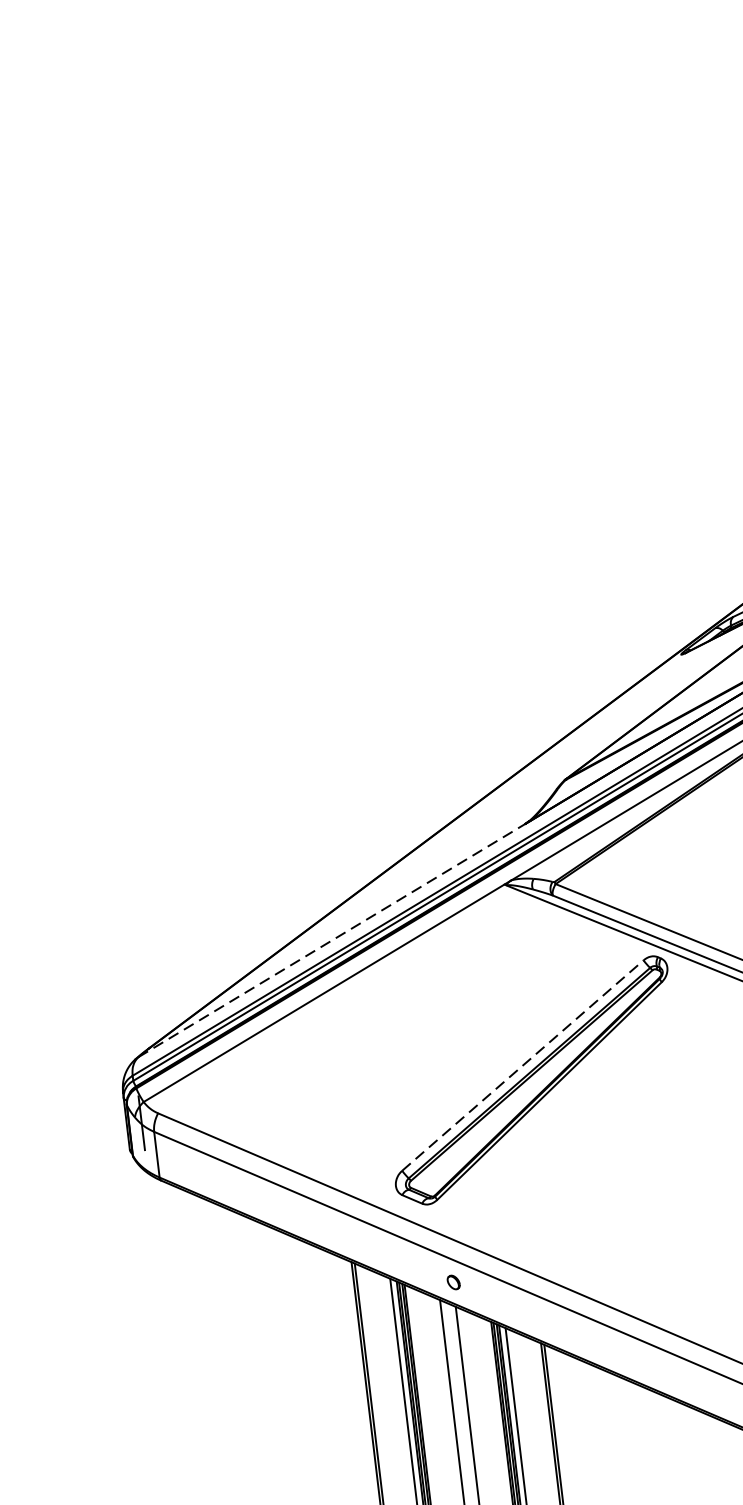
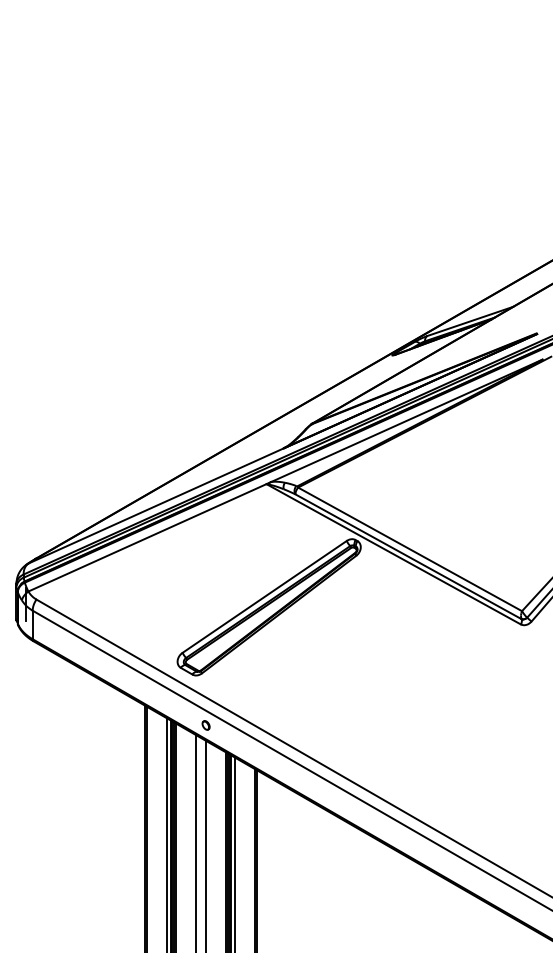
line: (332, 939) -> (156, 505), dashed -> solid
line: (524, 1064) -> (265, 596), dashed -> solid

